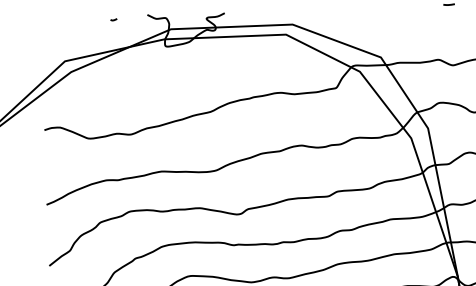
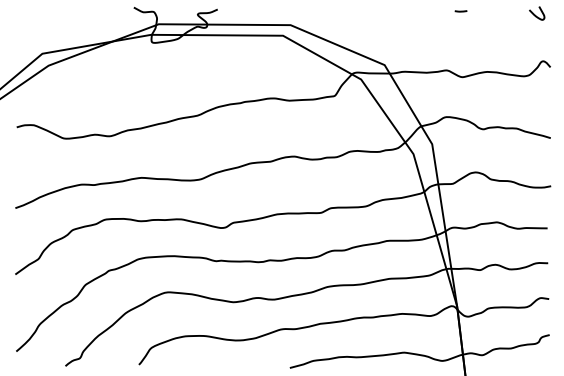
curve: (113, 19) -> (97, 10), removed

